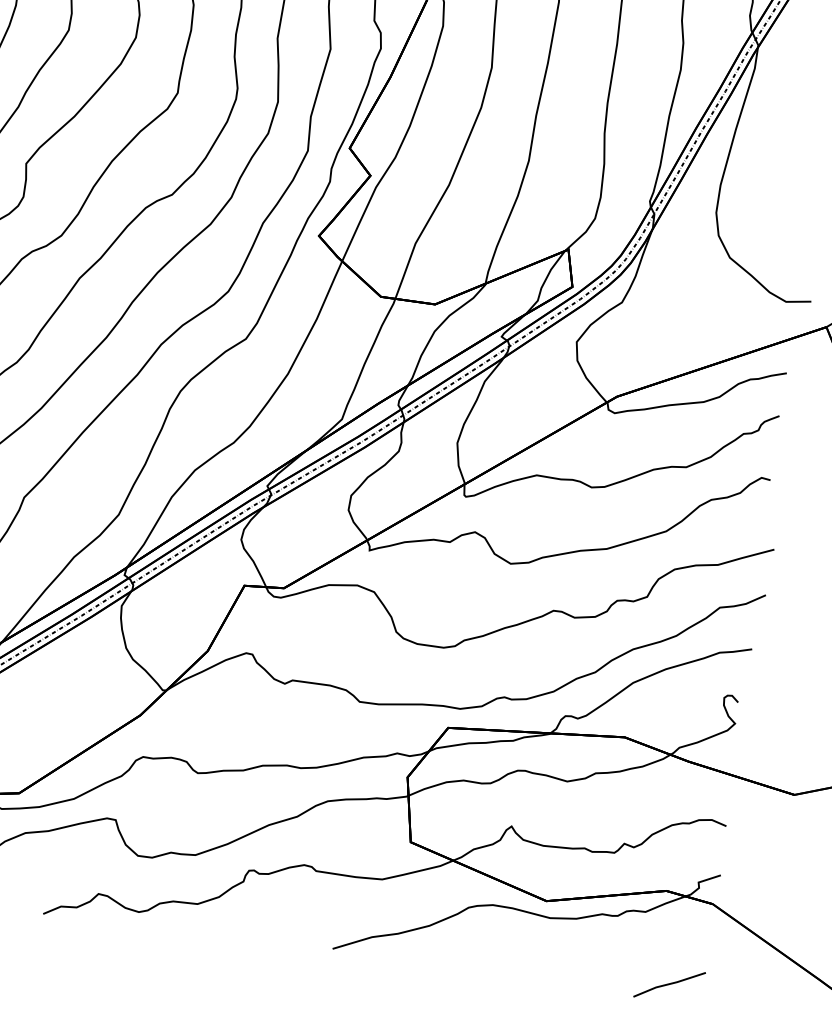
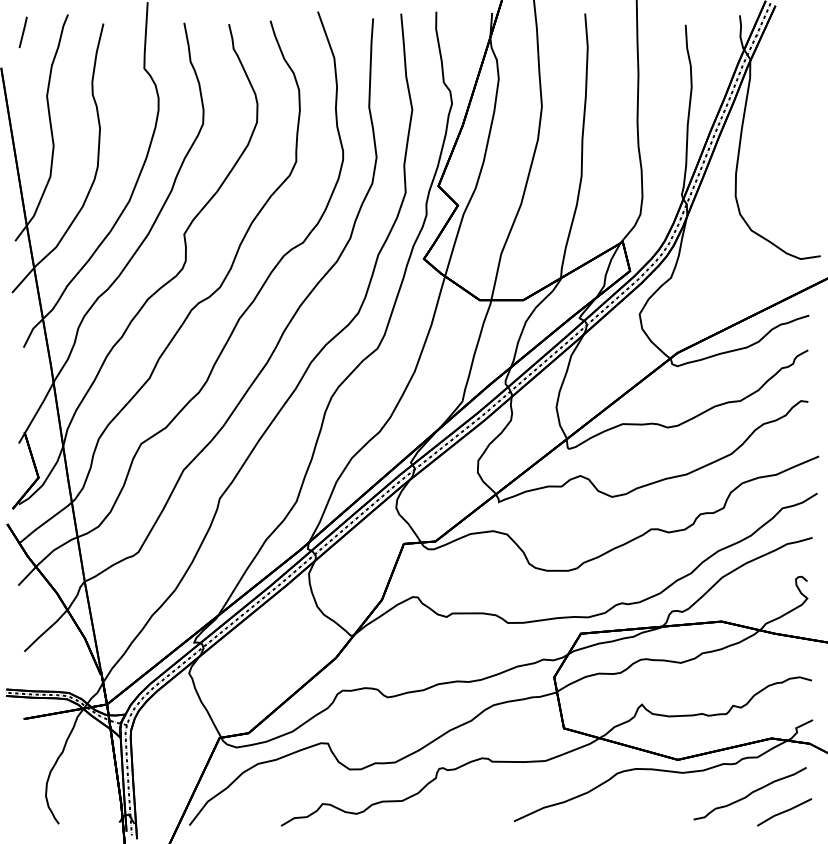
curve: (629, 955) -> (749, 793), added

